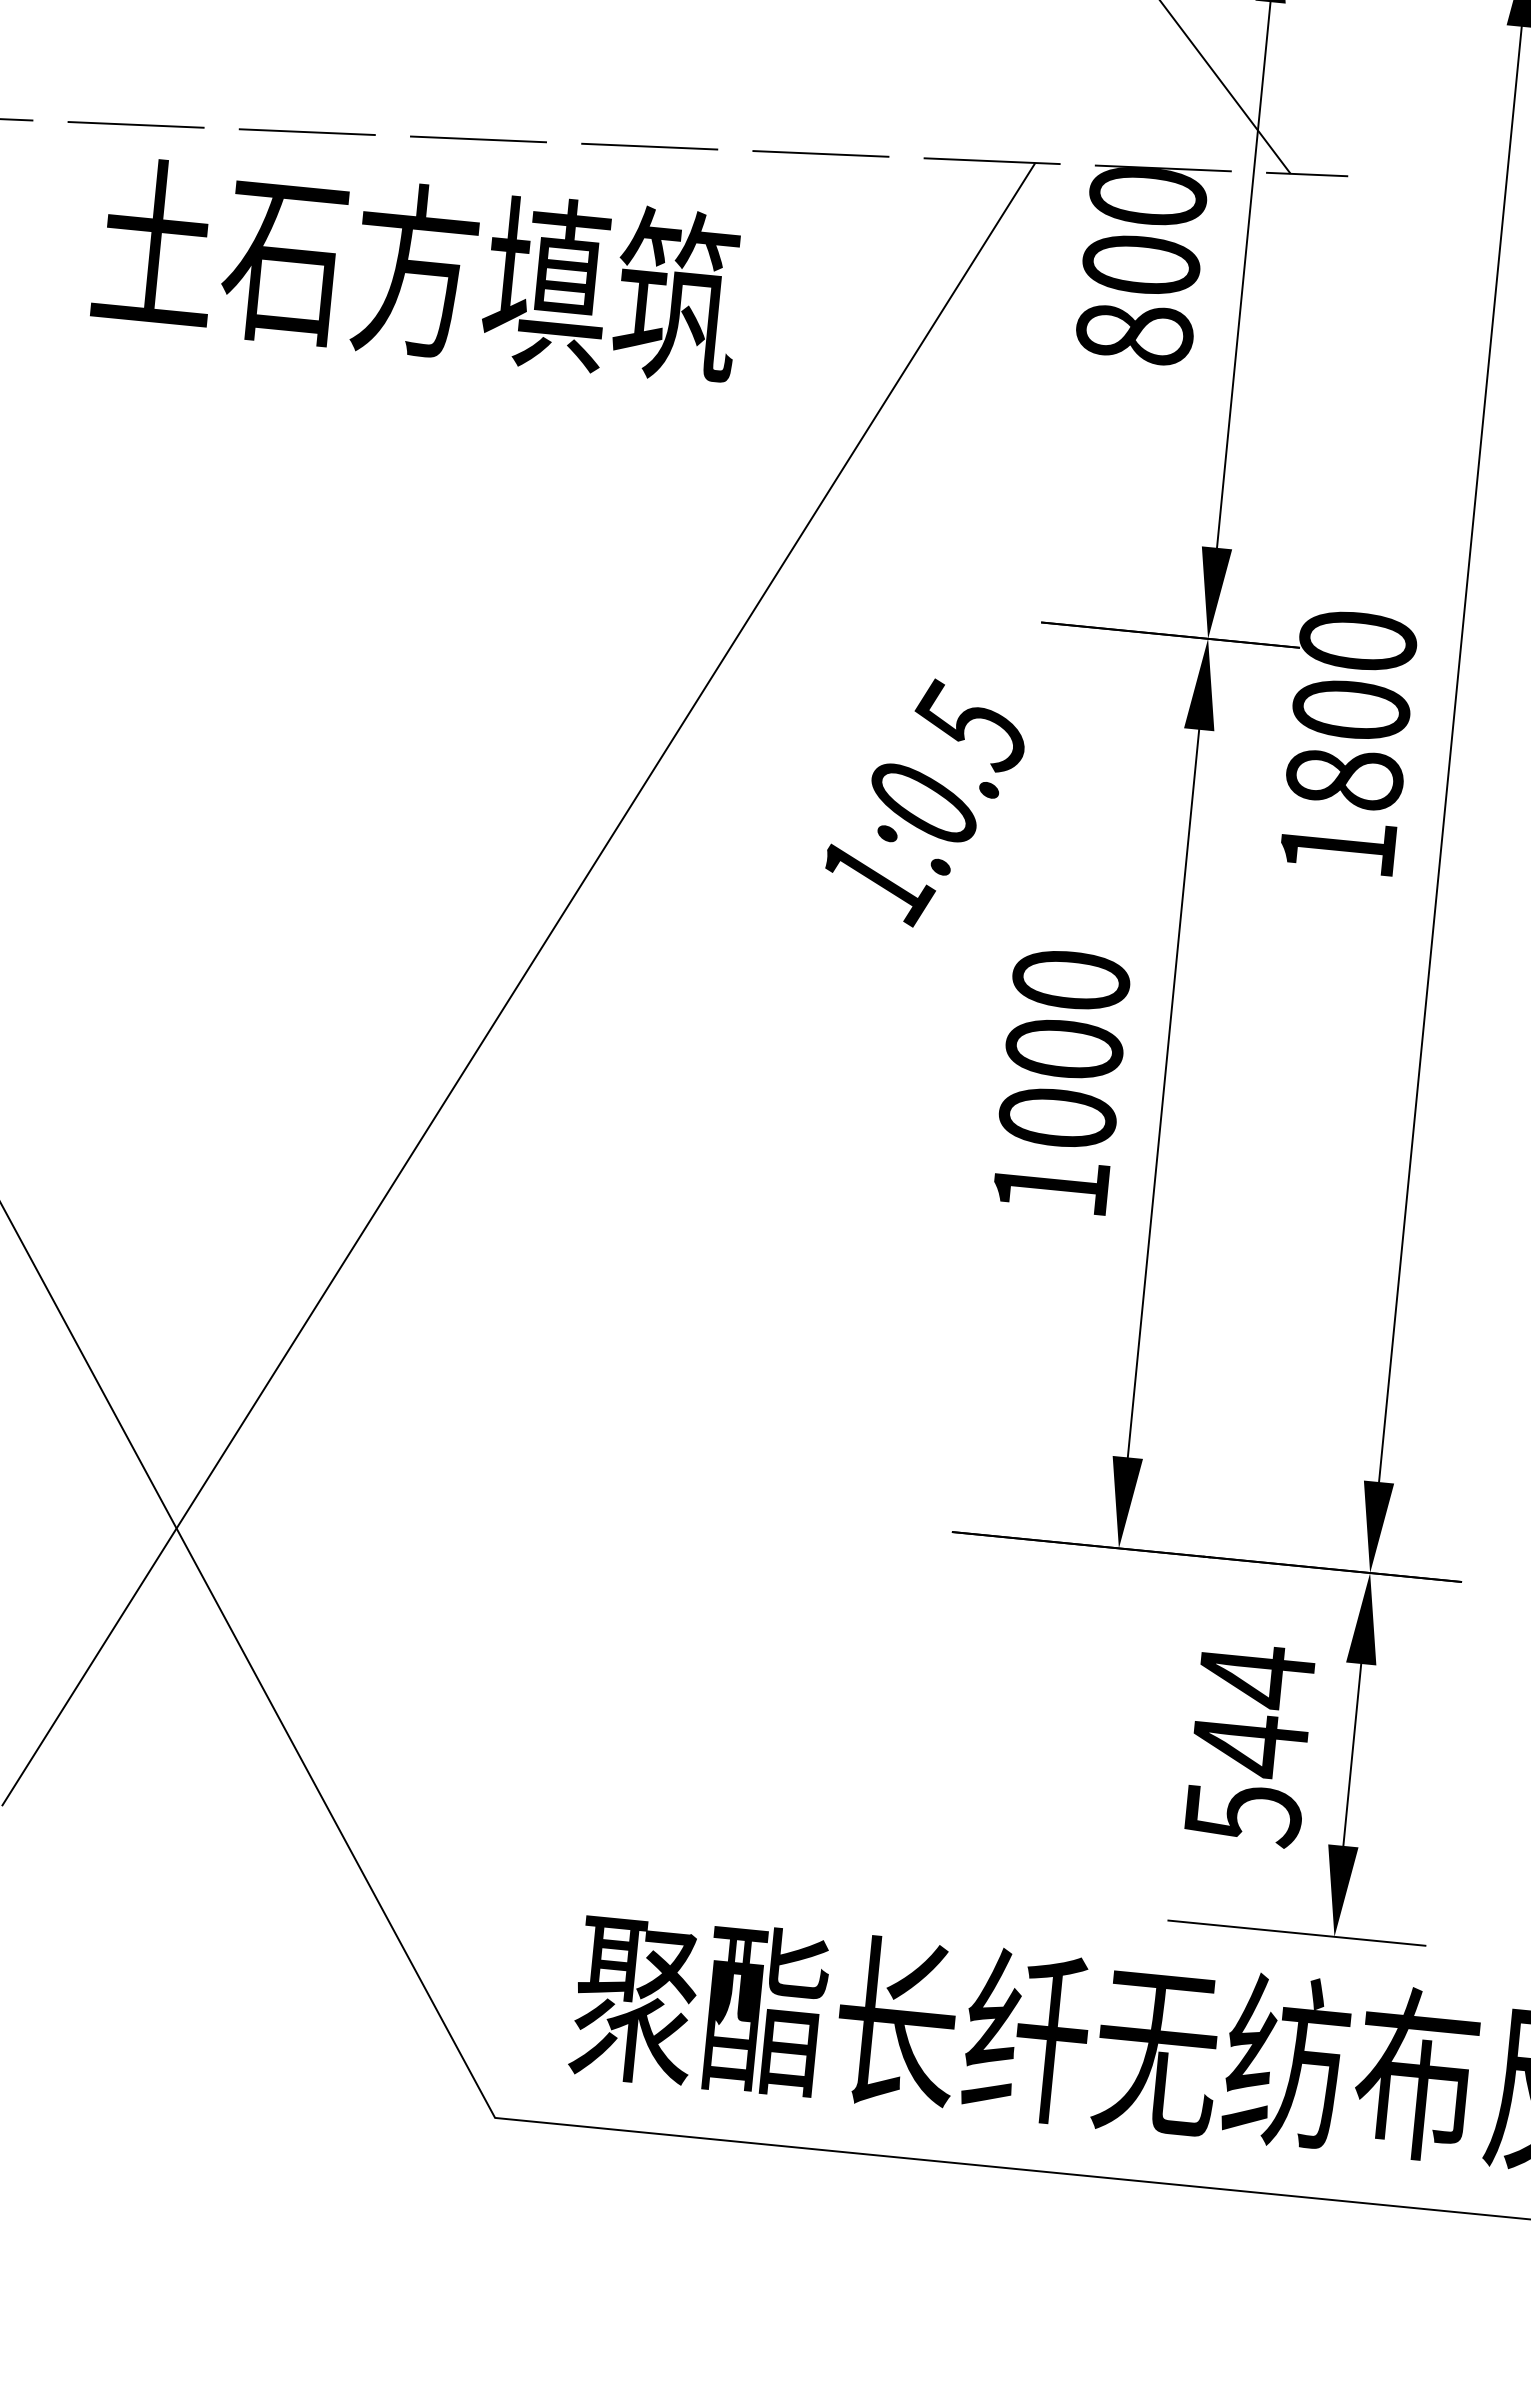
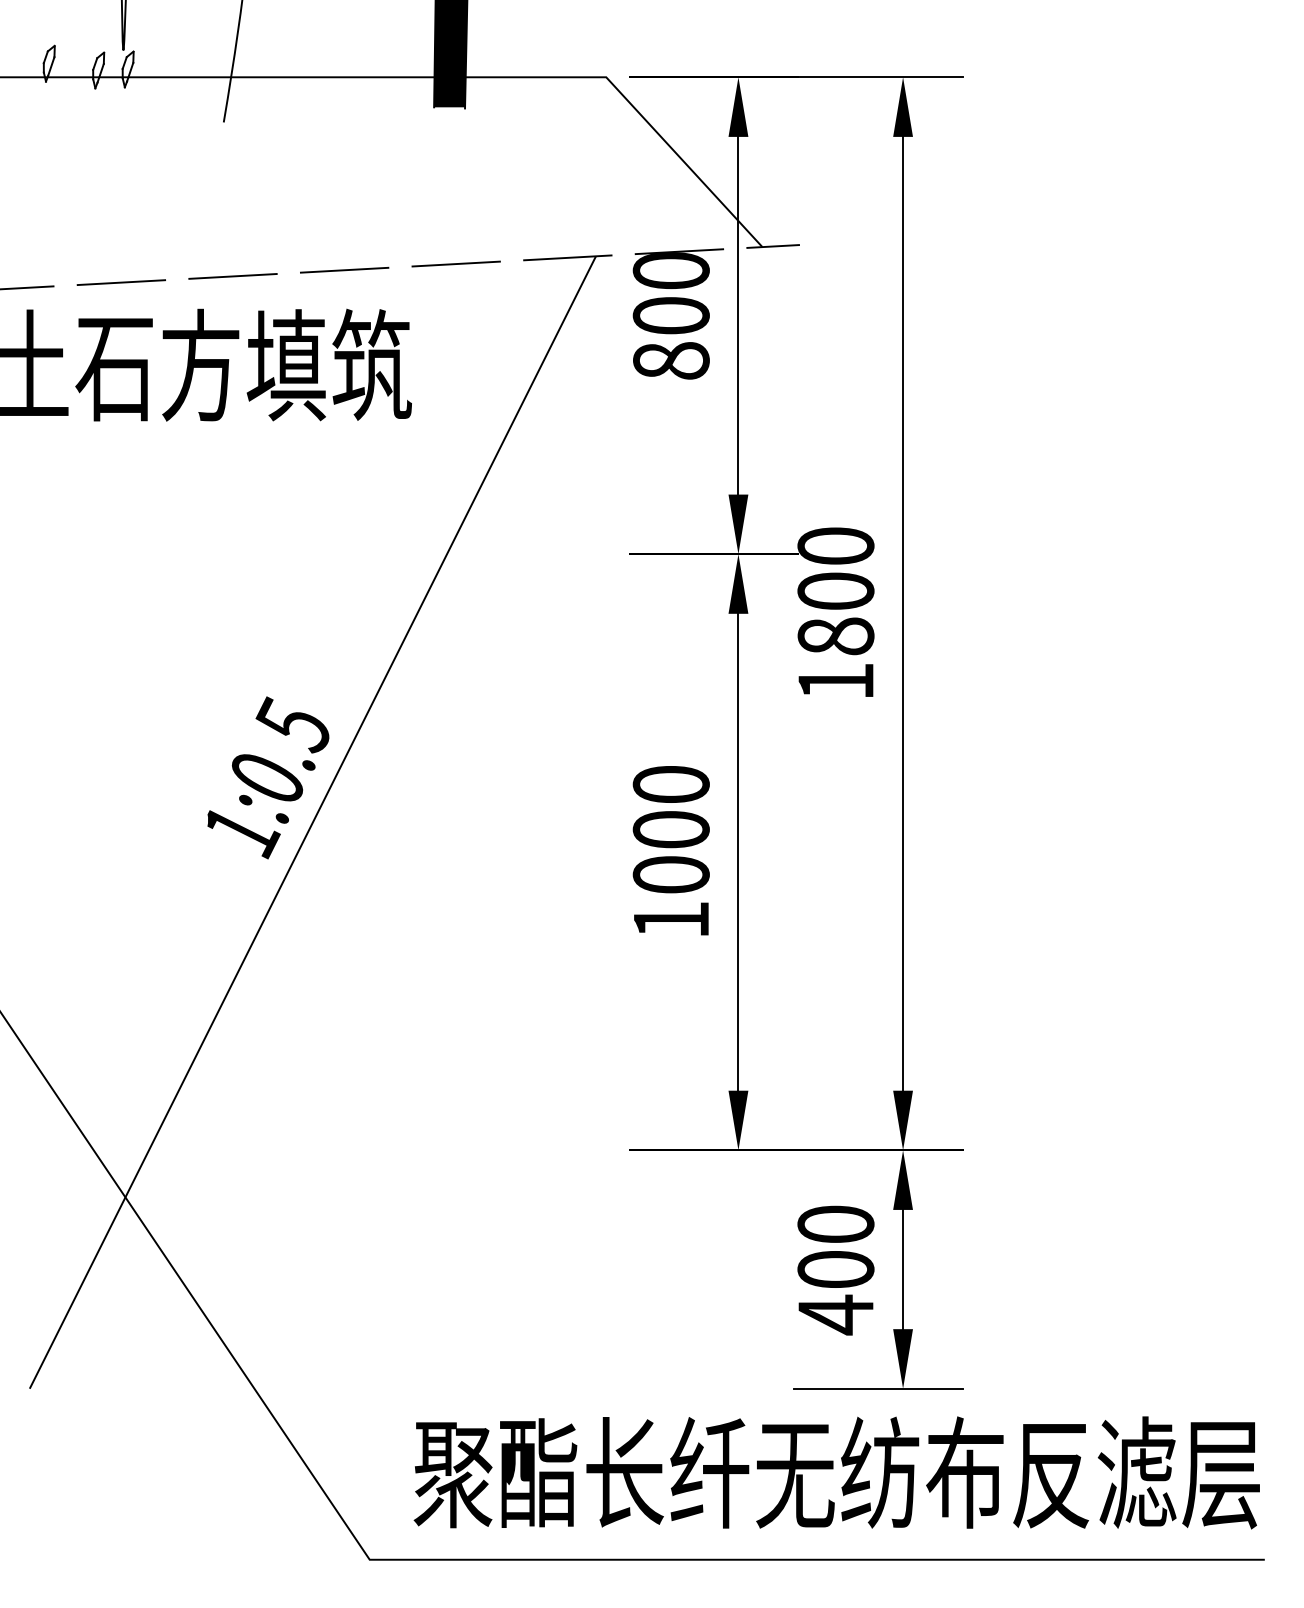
text: (925, 802) -> (268, 777), moved
text: (1249, 1744) -> (835, 1269), 544 -> 400

